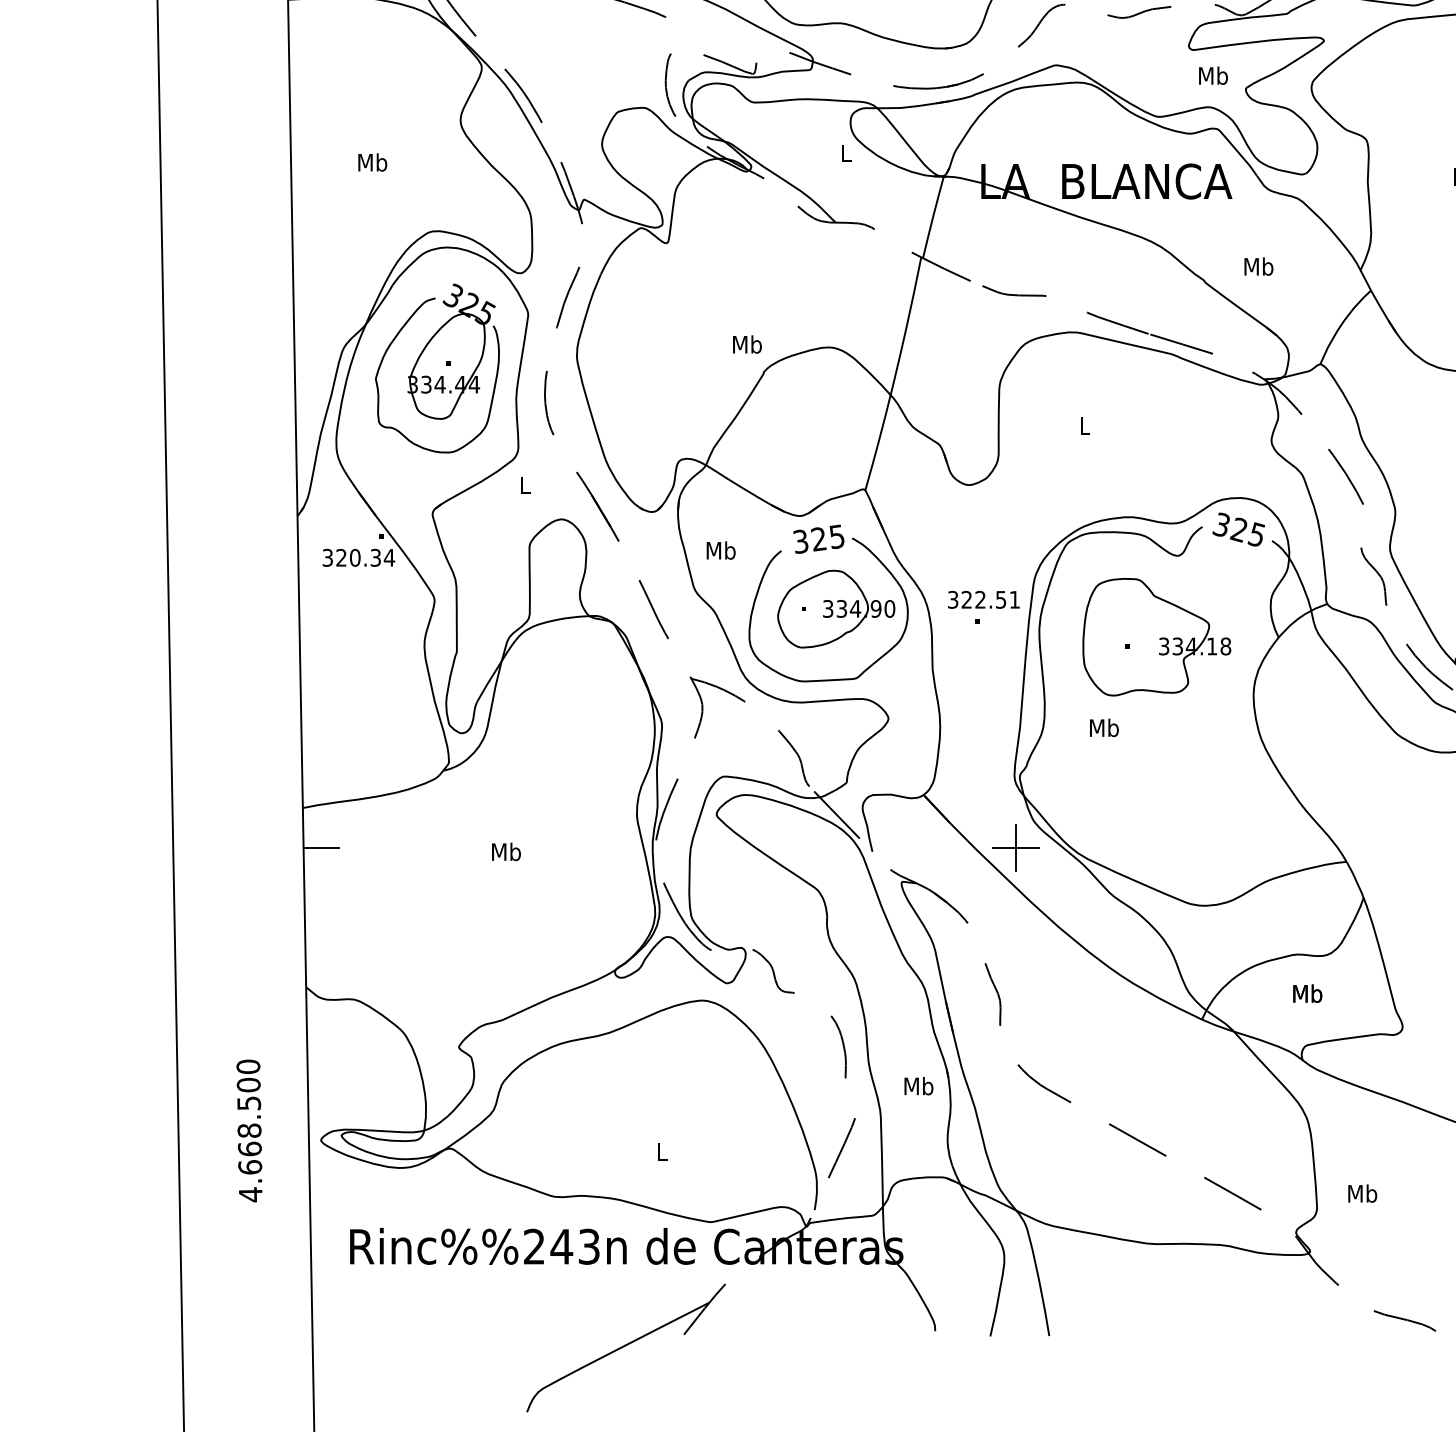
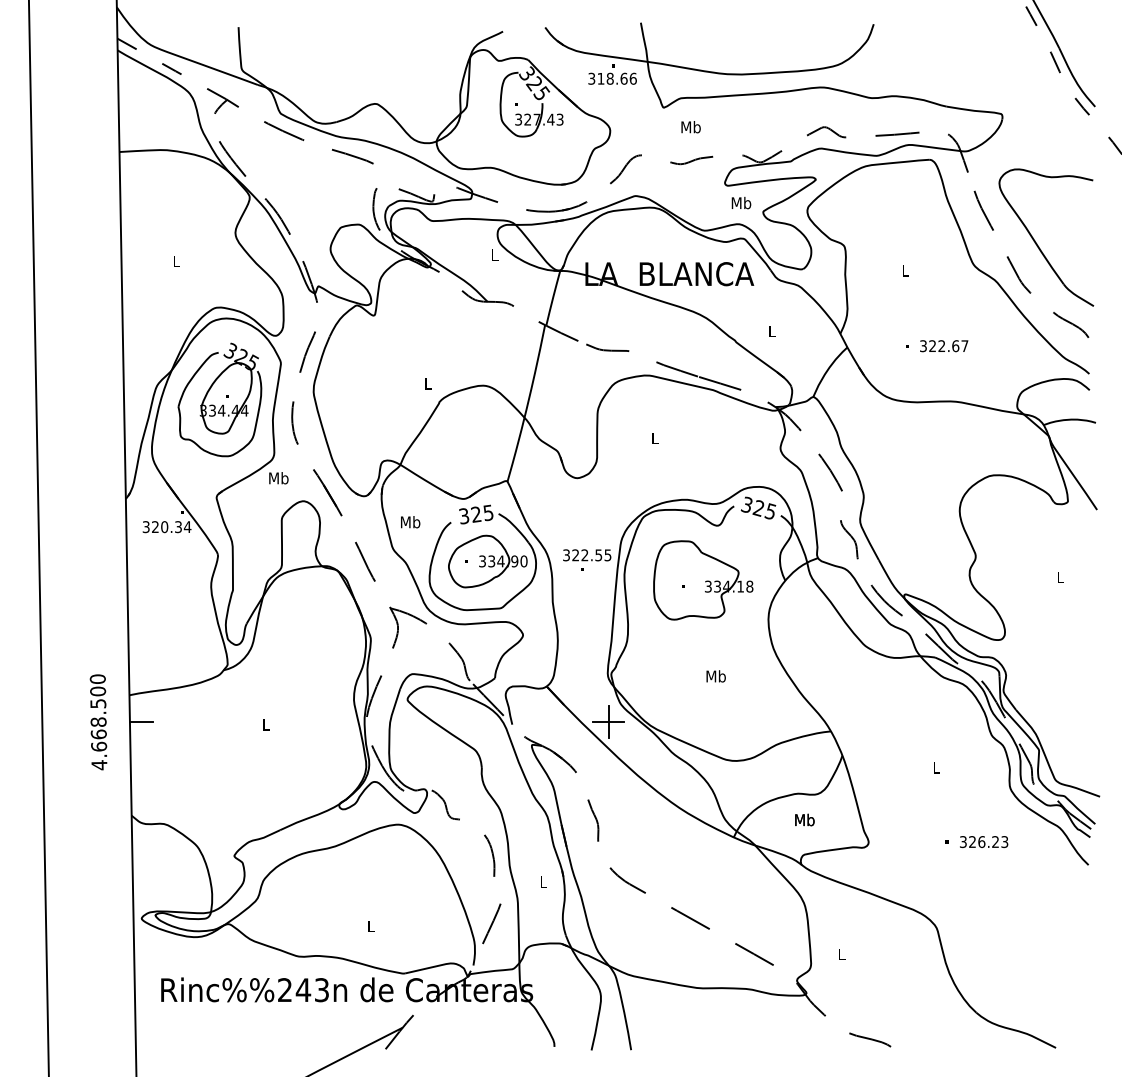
text: (372, 162) -> (176, 261), Mb -> L
text: (1258, 266) -> (771, 331), Mb -> L
text: (746, 344) -> (427, 383), Mb -> L
text: (524, 485) -> (278, 478), L -> Mb
text: (1014, 600) -> (607, 555), 322.51 -> 322.55
text: (1103, 728) -> (715, 676), moved
text: (505, 851) -> (265, 724), Mb -> L
text: (918, 1086) -> (543, 882), Mb -> L
text: (249, 1131) -> (98, 722), moved
text: (1362, 1193) -> (841, 954), Mb -> L

